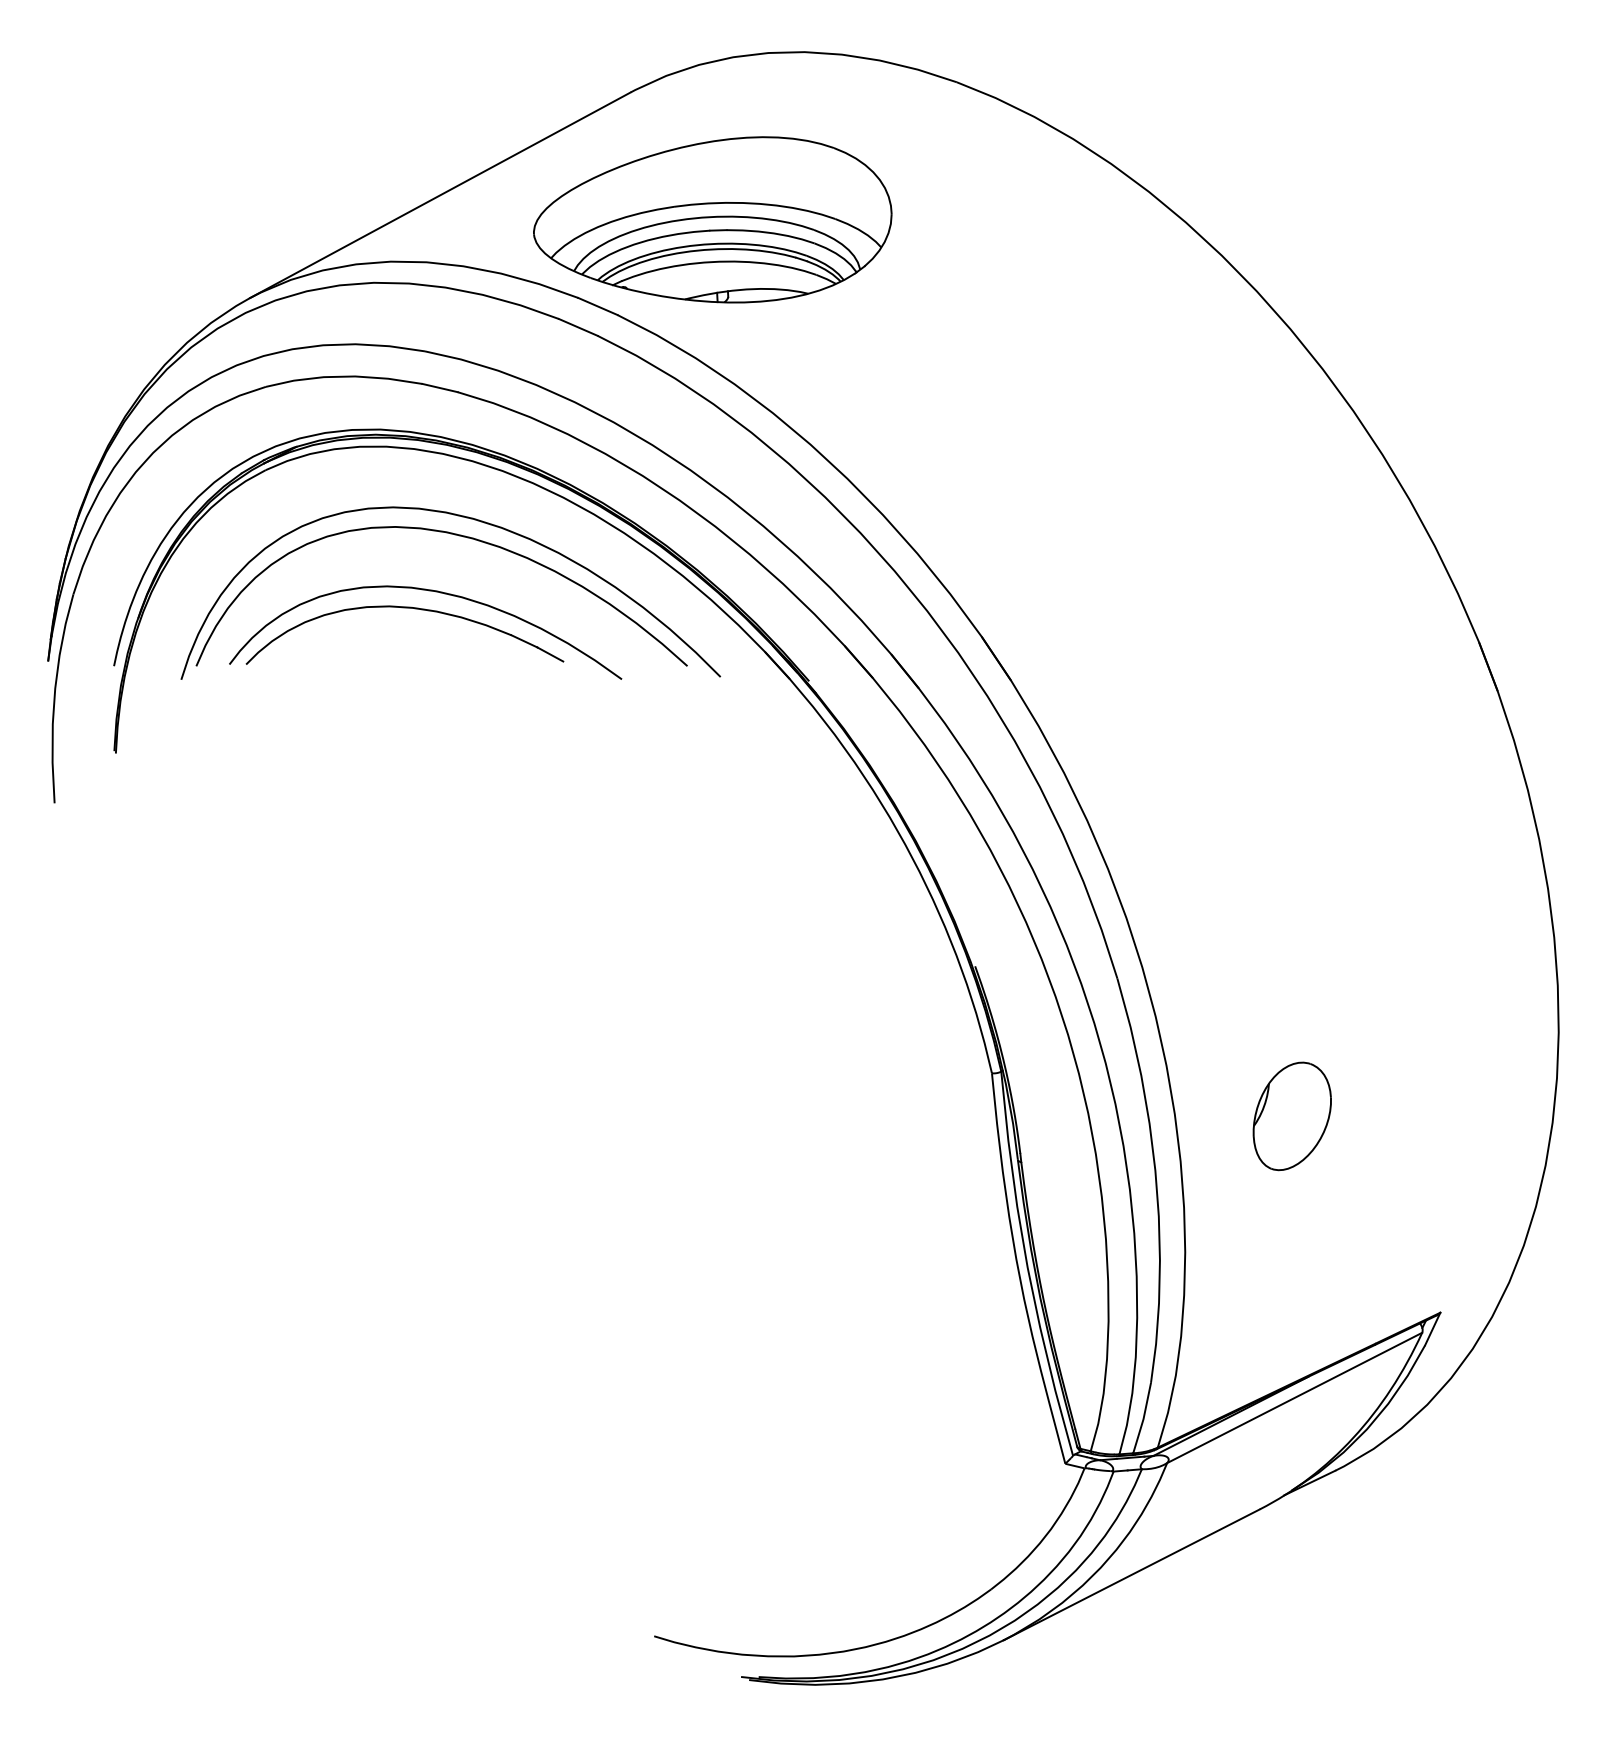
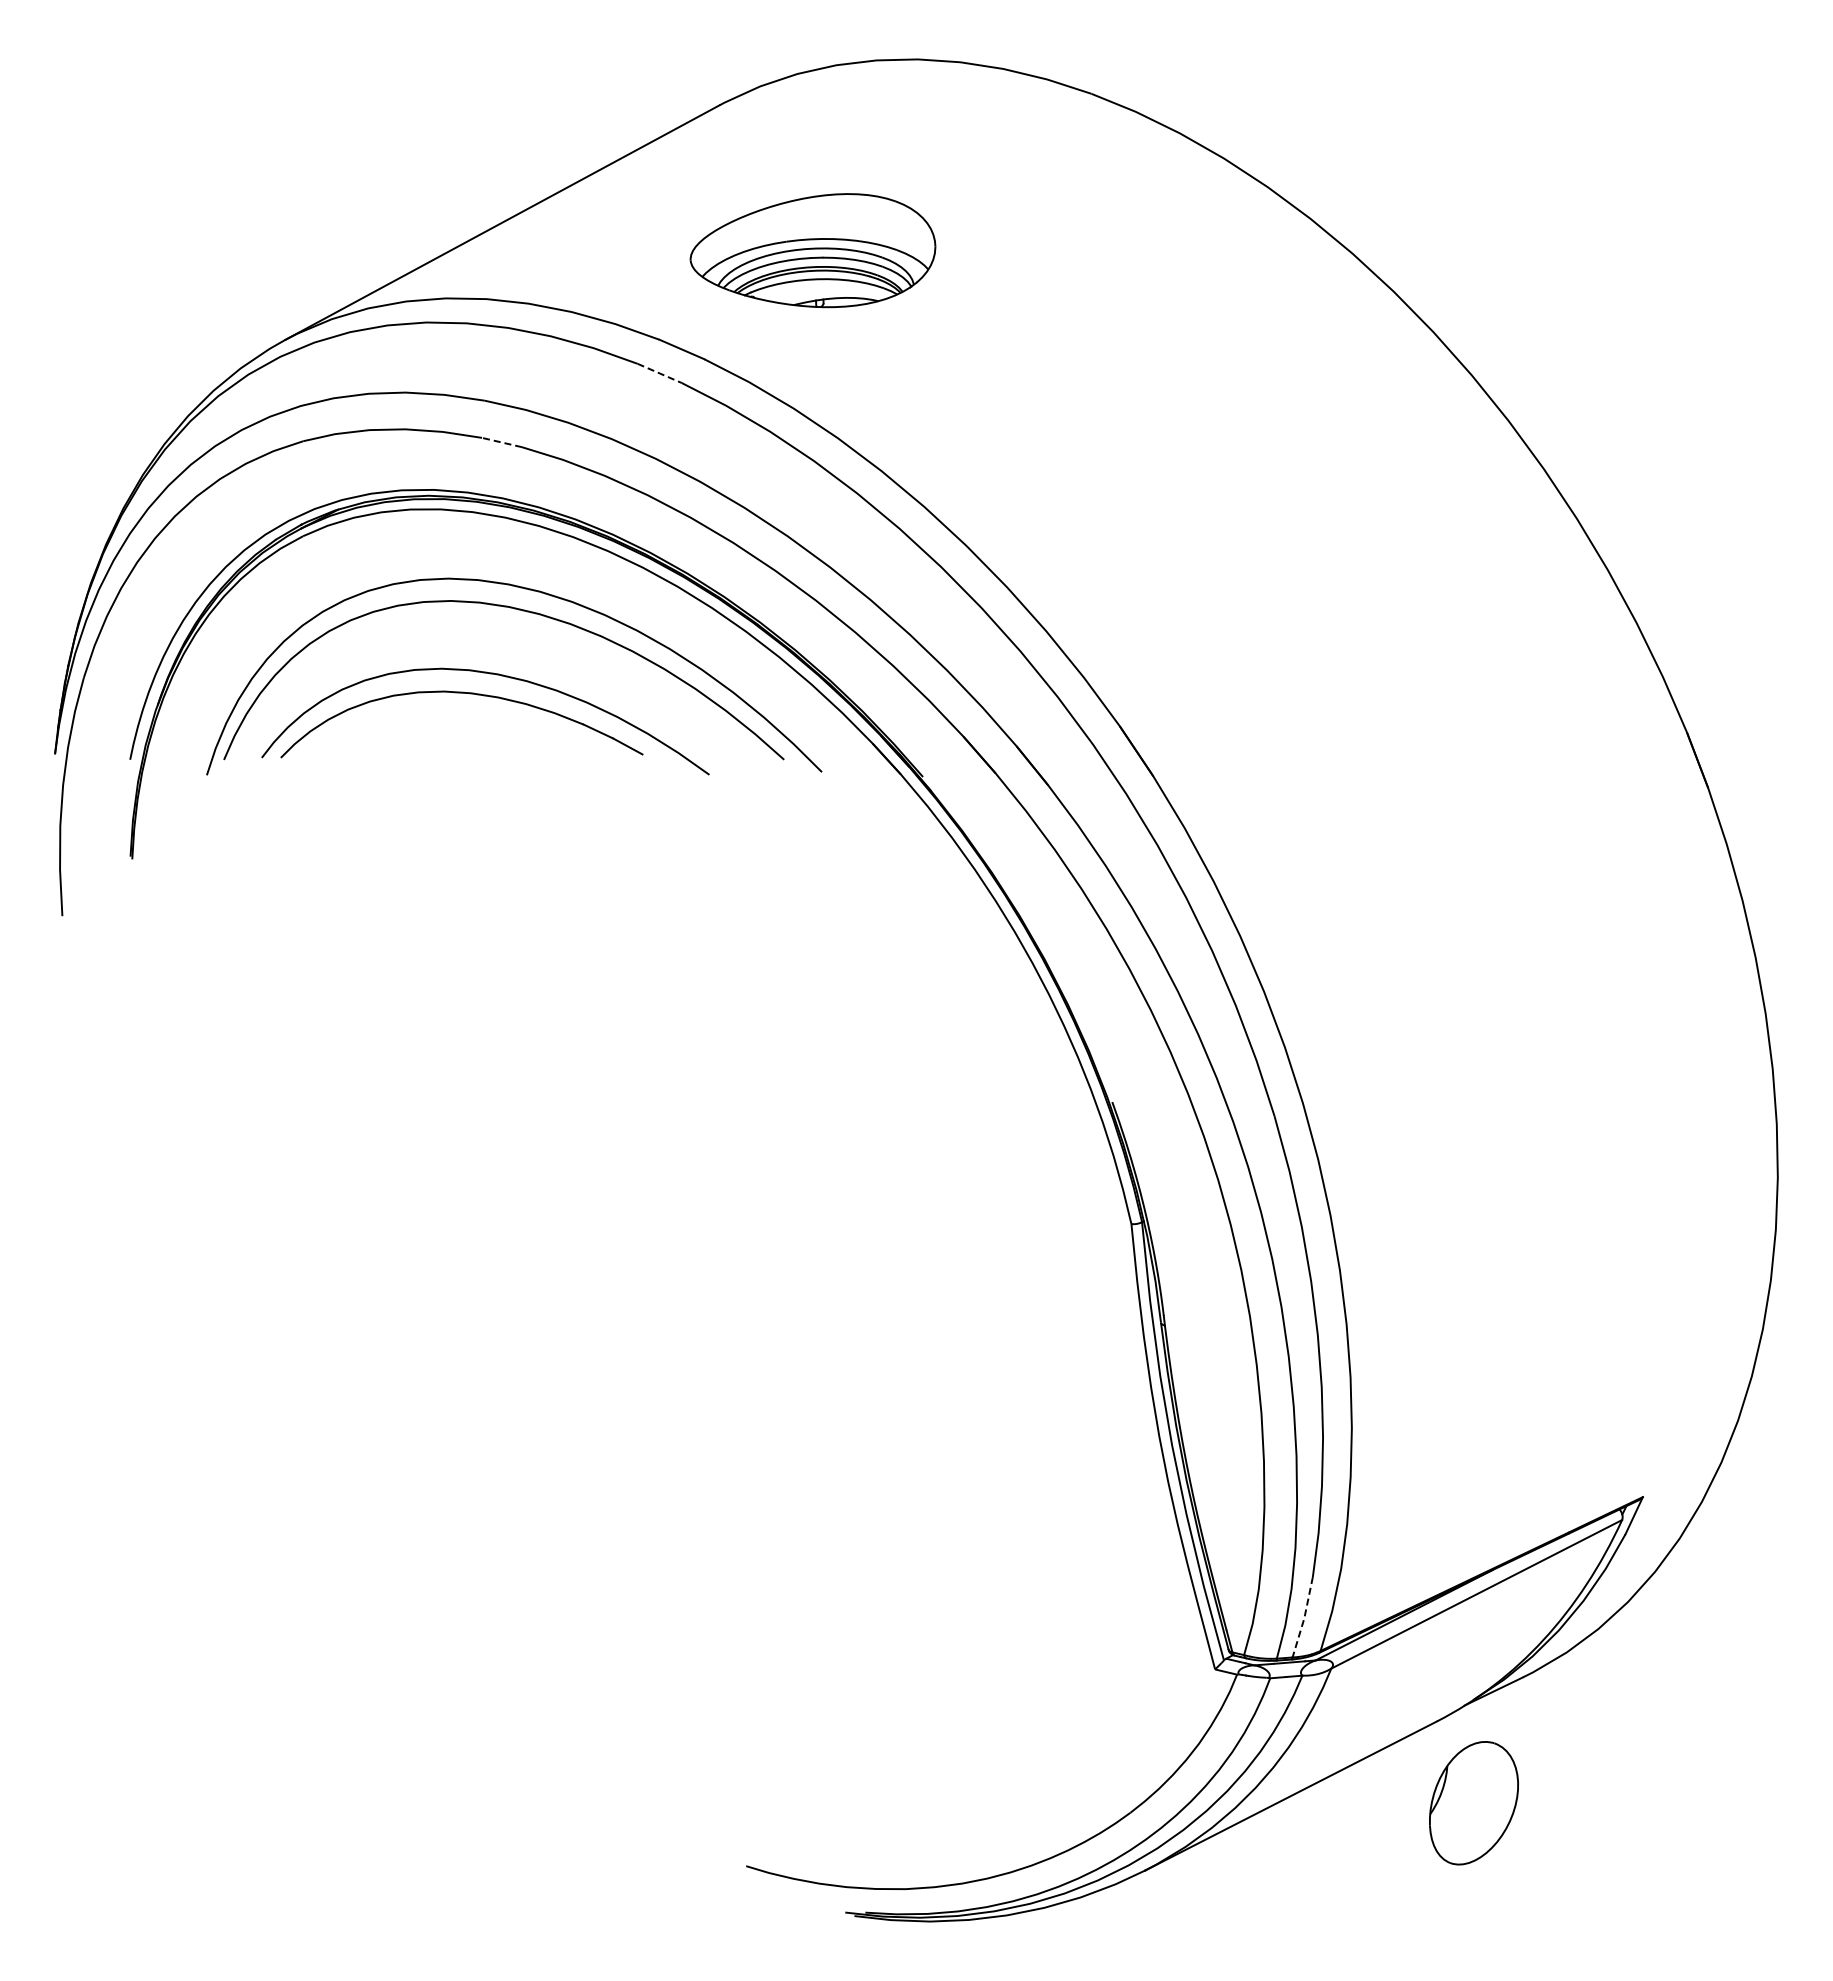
part: (712, 219) -> (812, 250), size x0.6
line: (579, 327) -> (660, 373), solid -> dashed
line: (440, 388) -> (502, 442), solid -> dashed
part: (1291, 1116) -> (1473, 1803), moved
line: (1143, 1419) -> (1304, 1618), solid -> dashed

